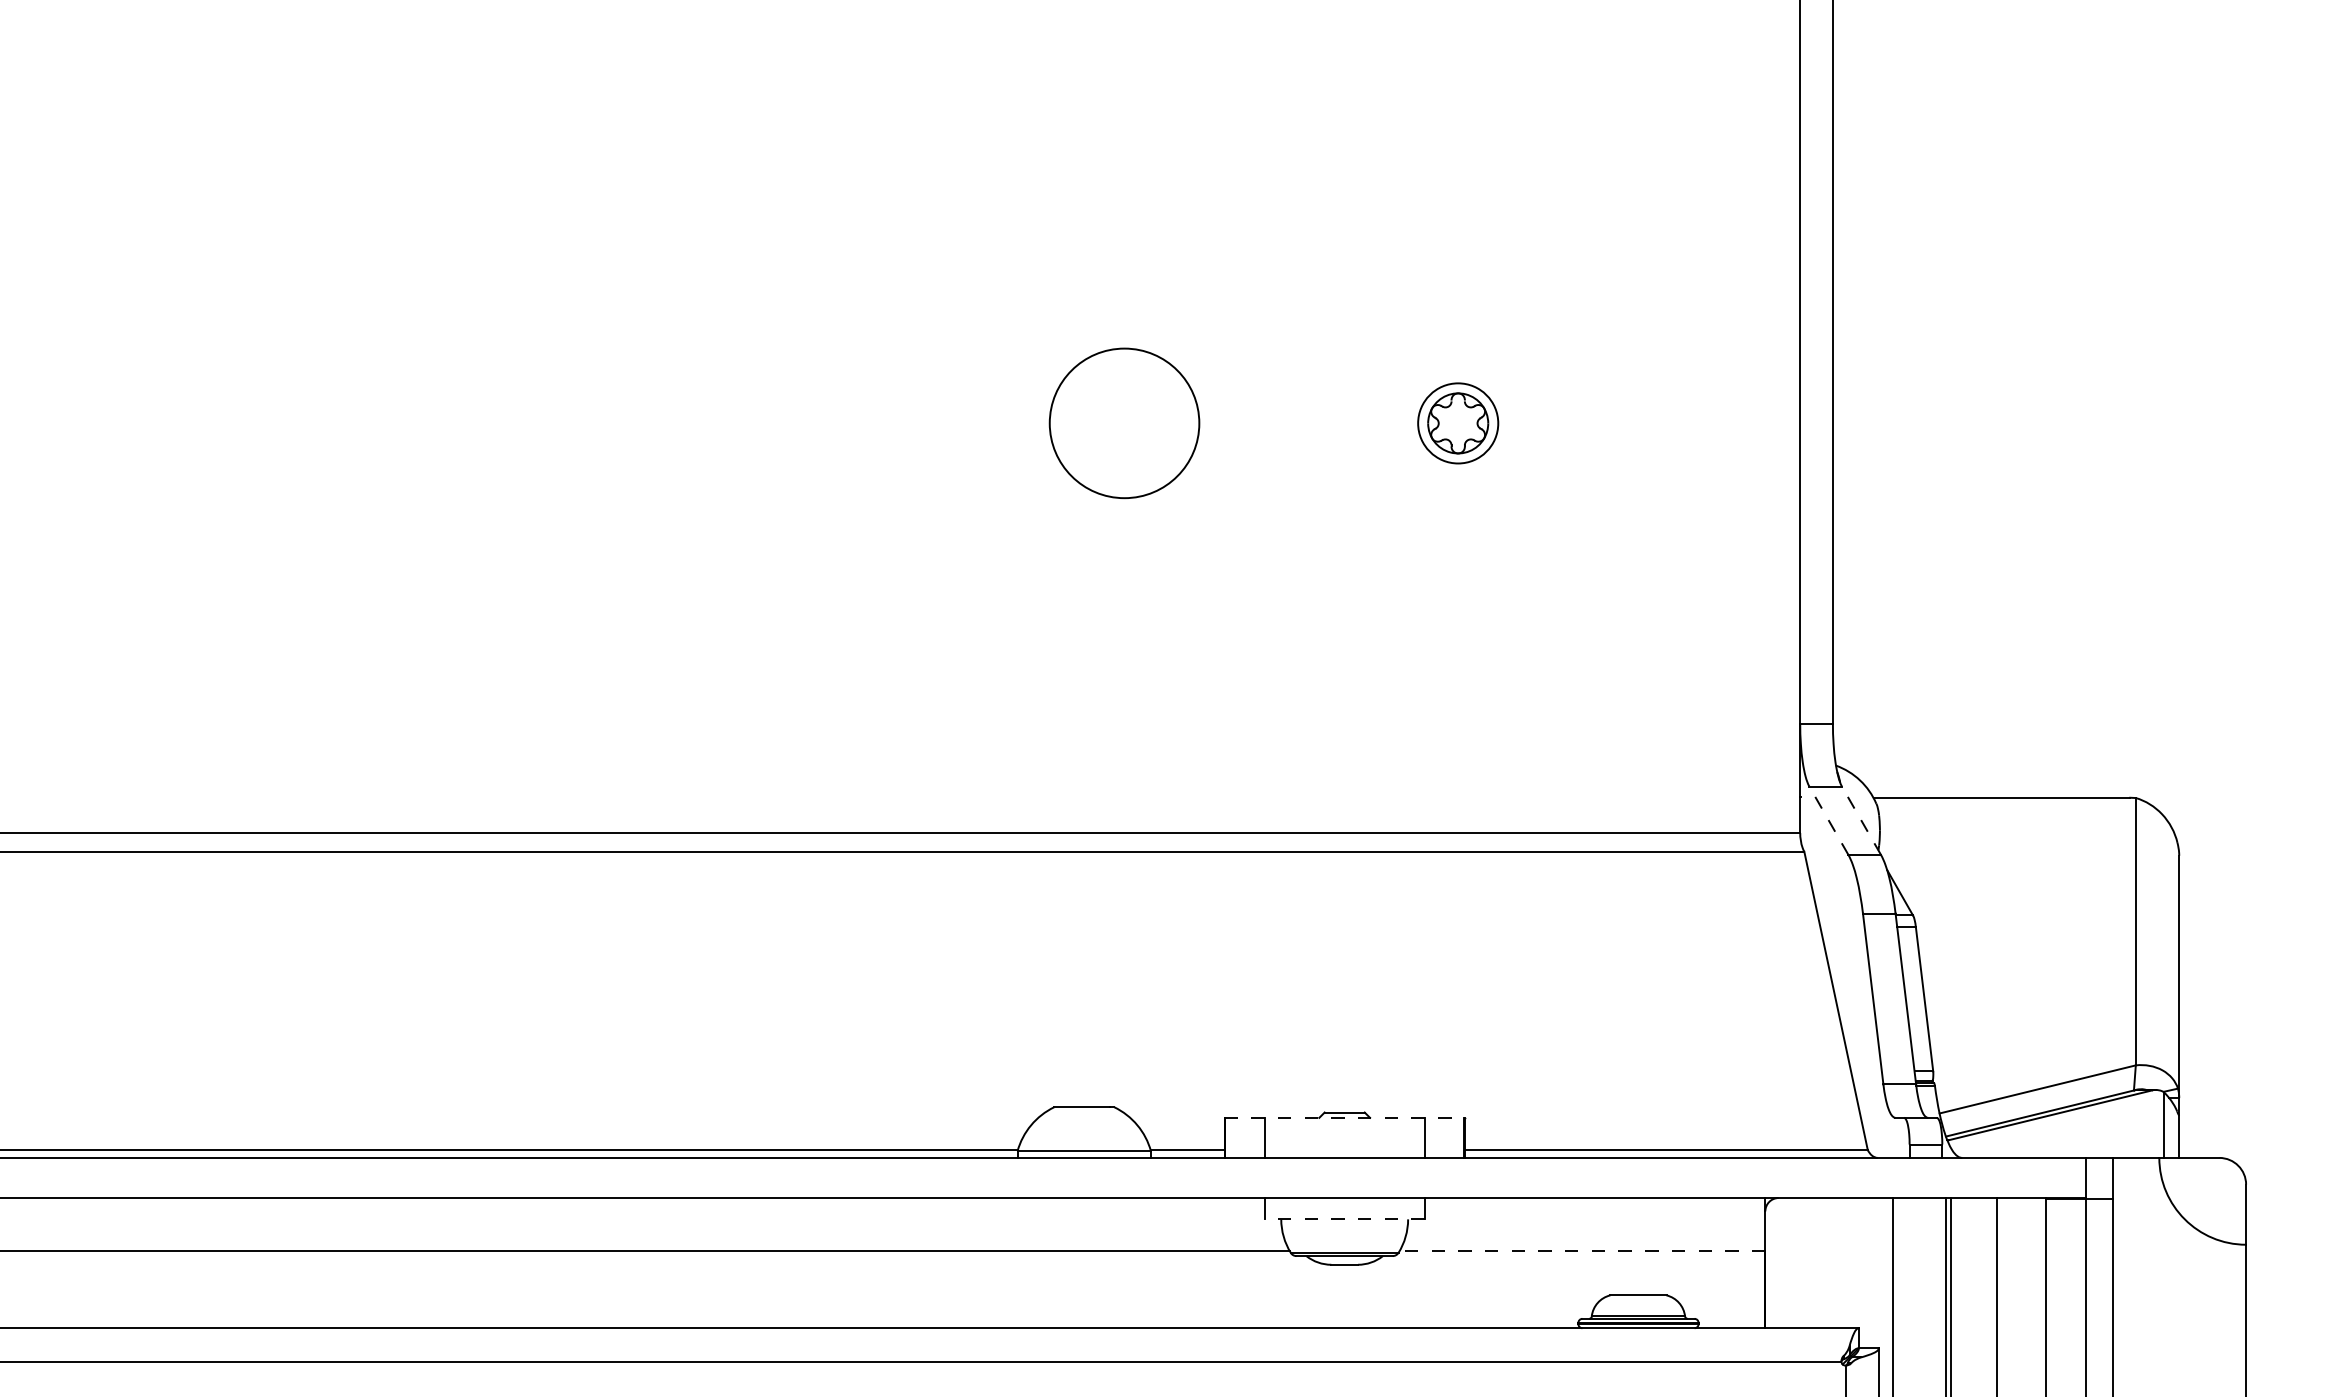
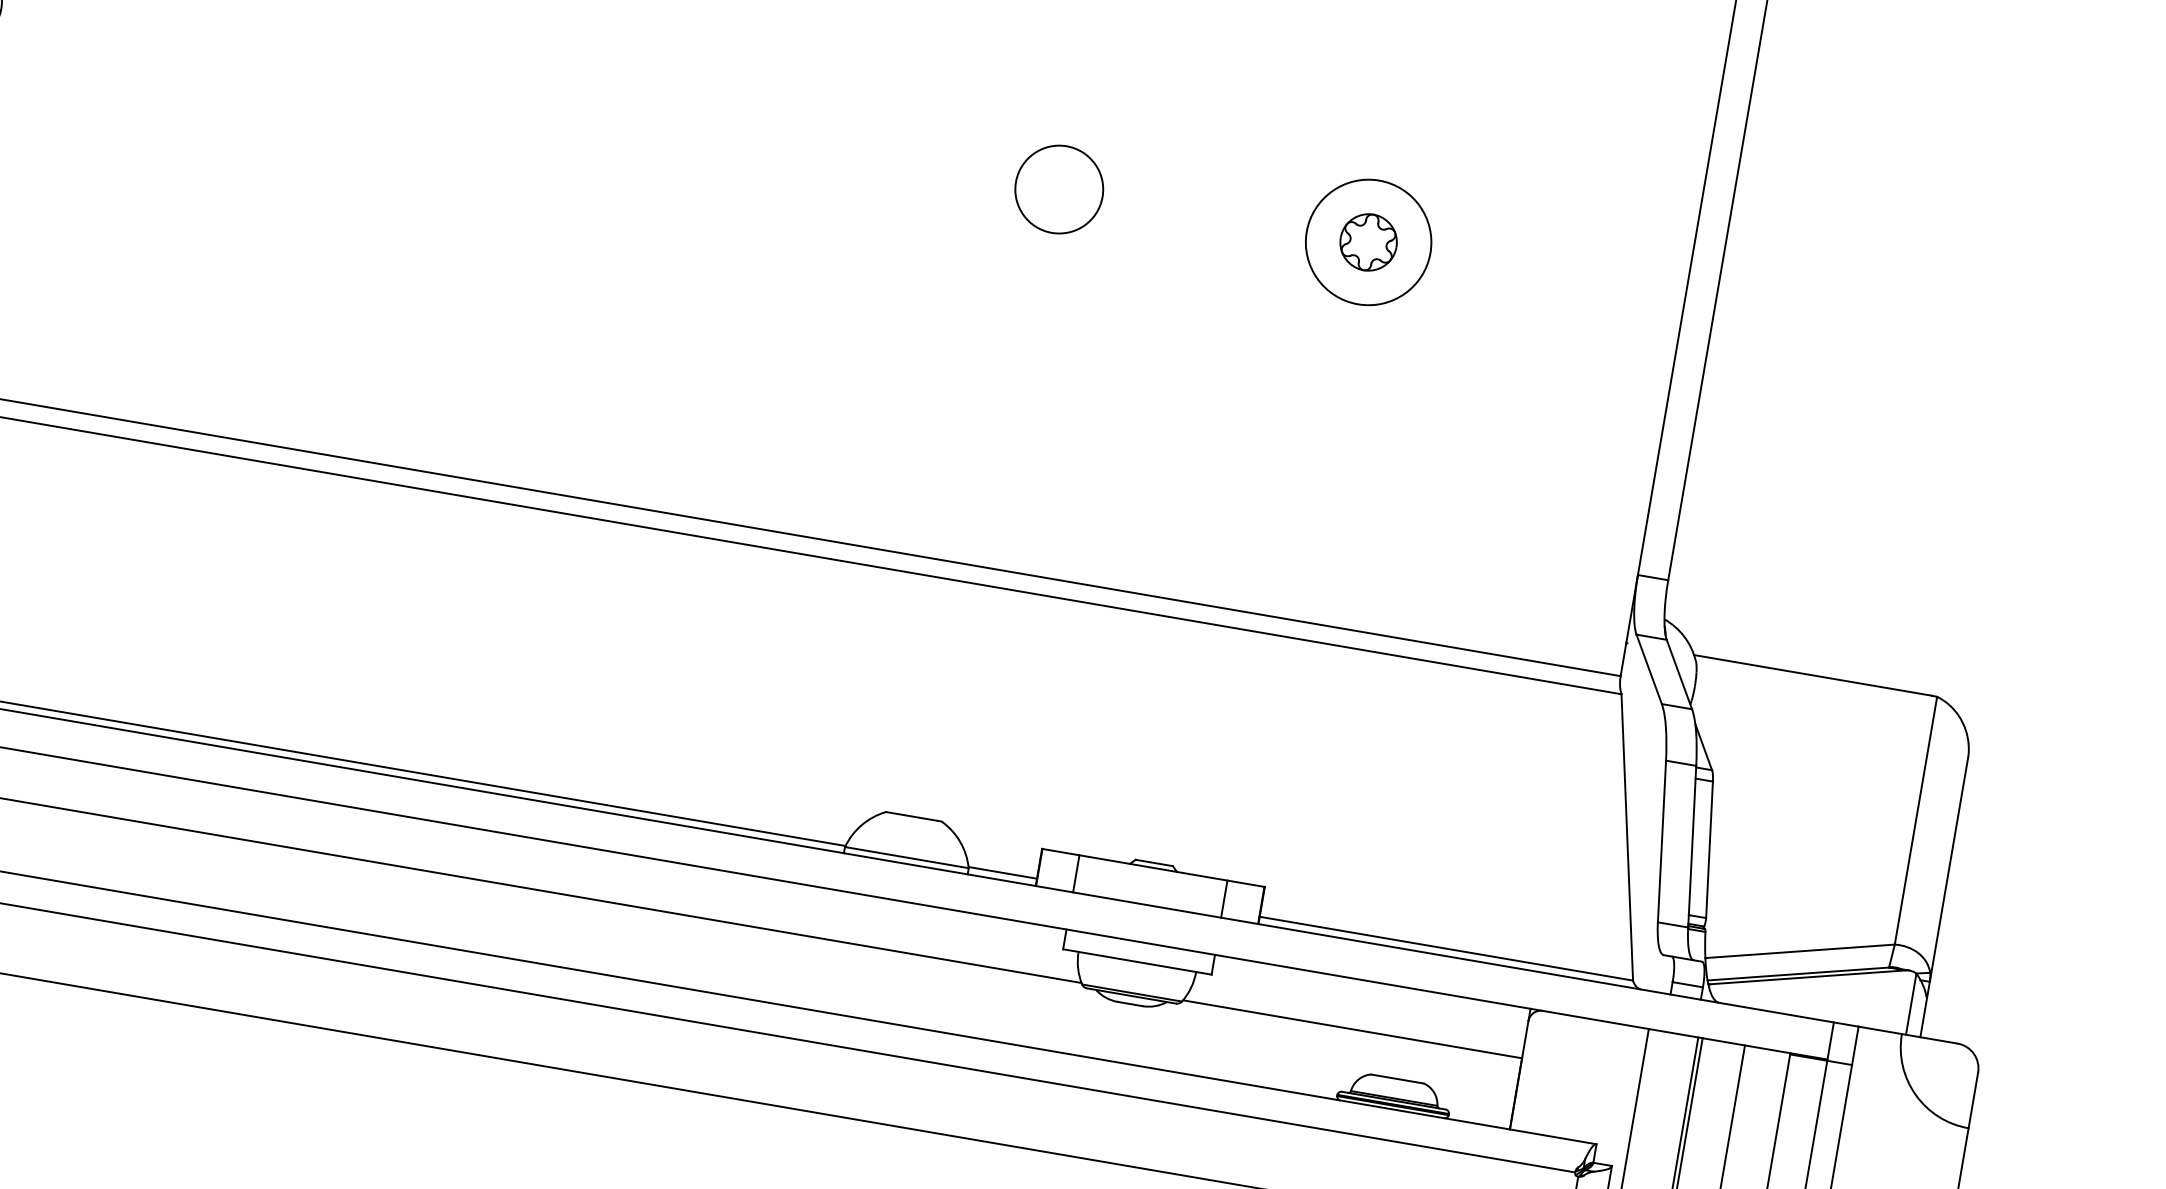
circle: (1123, 423) -> (1058, 189), size x0.62
circle: (1457, 423) -> (1367, 242), size x1.67
line: (1828, 820) -> (1648, 669), dashed -> solid
line: (1861, 820) -> (1679, 674), dashed -> solid
line: (1345, 1117) -> (1154, 867), dashed -> solid
line: (1344, 1219) -> (1137, 962), dashed -> solid
line: (1582, 1251) -> (1352, 1029), dashed -> solid

